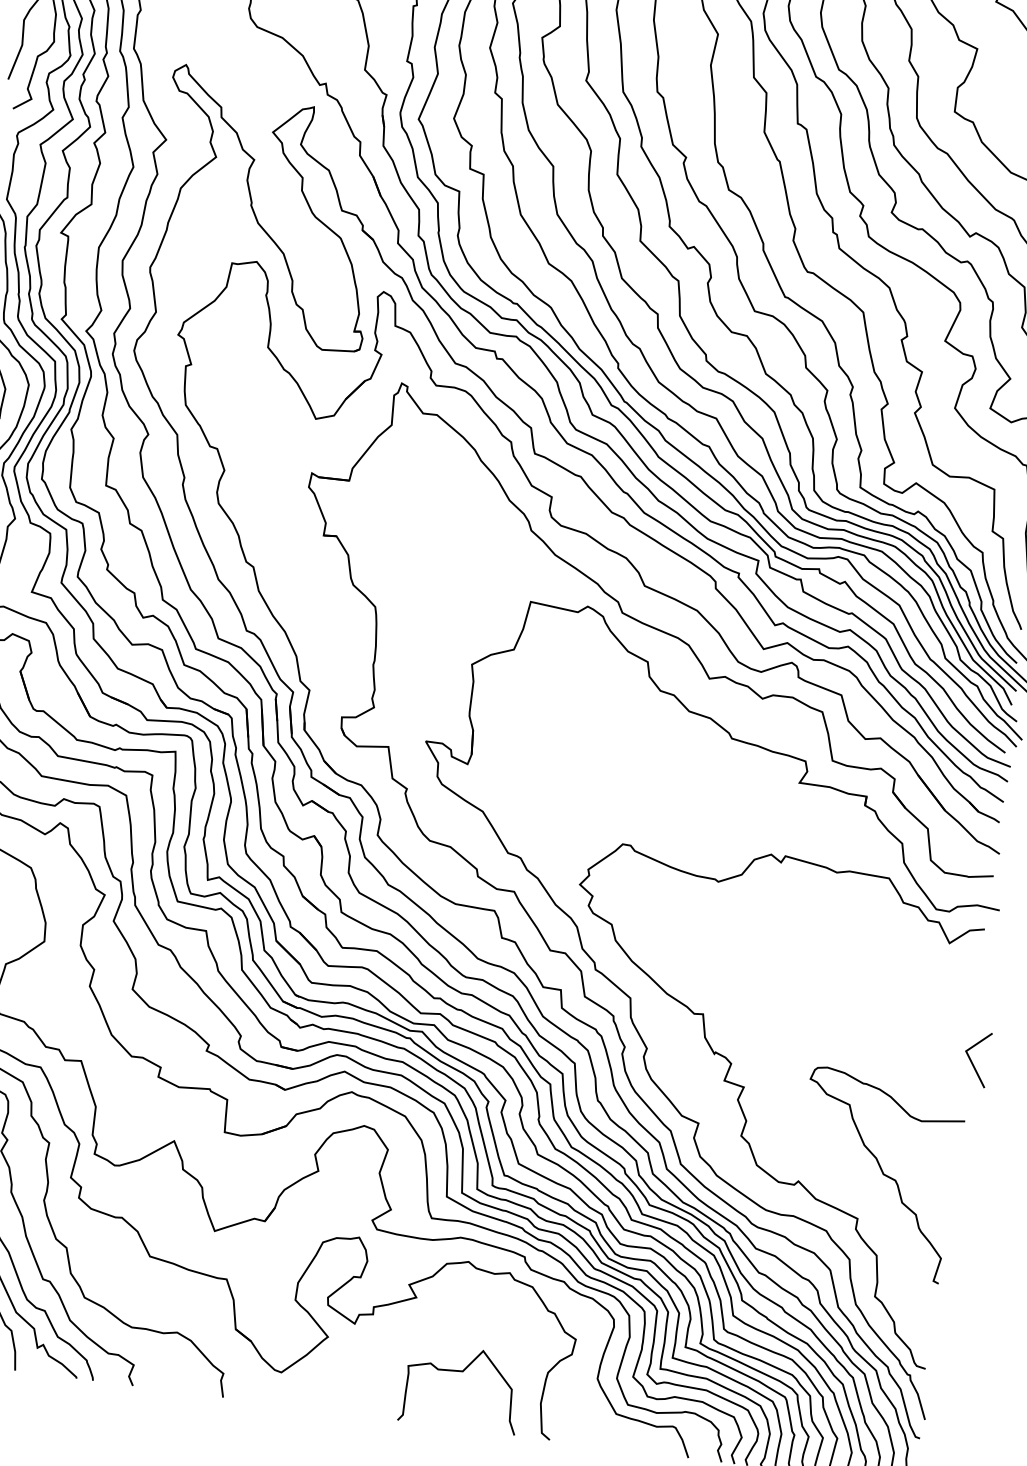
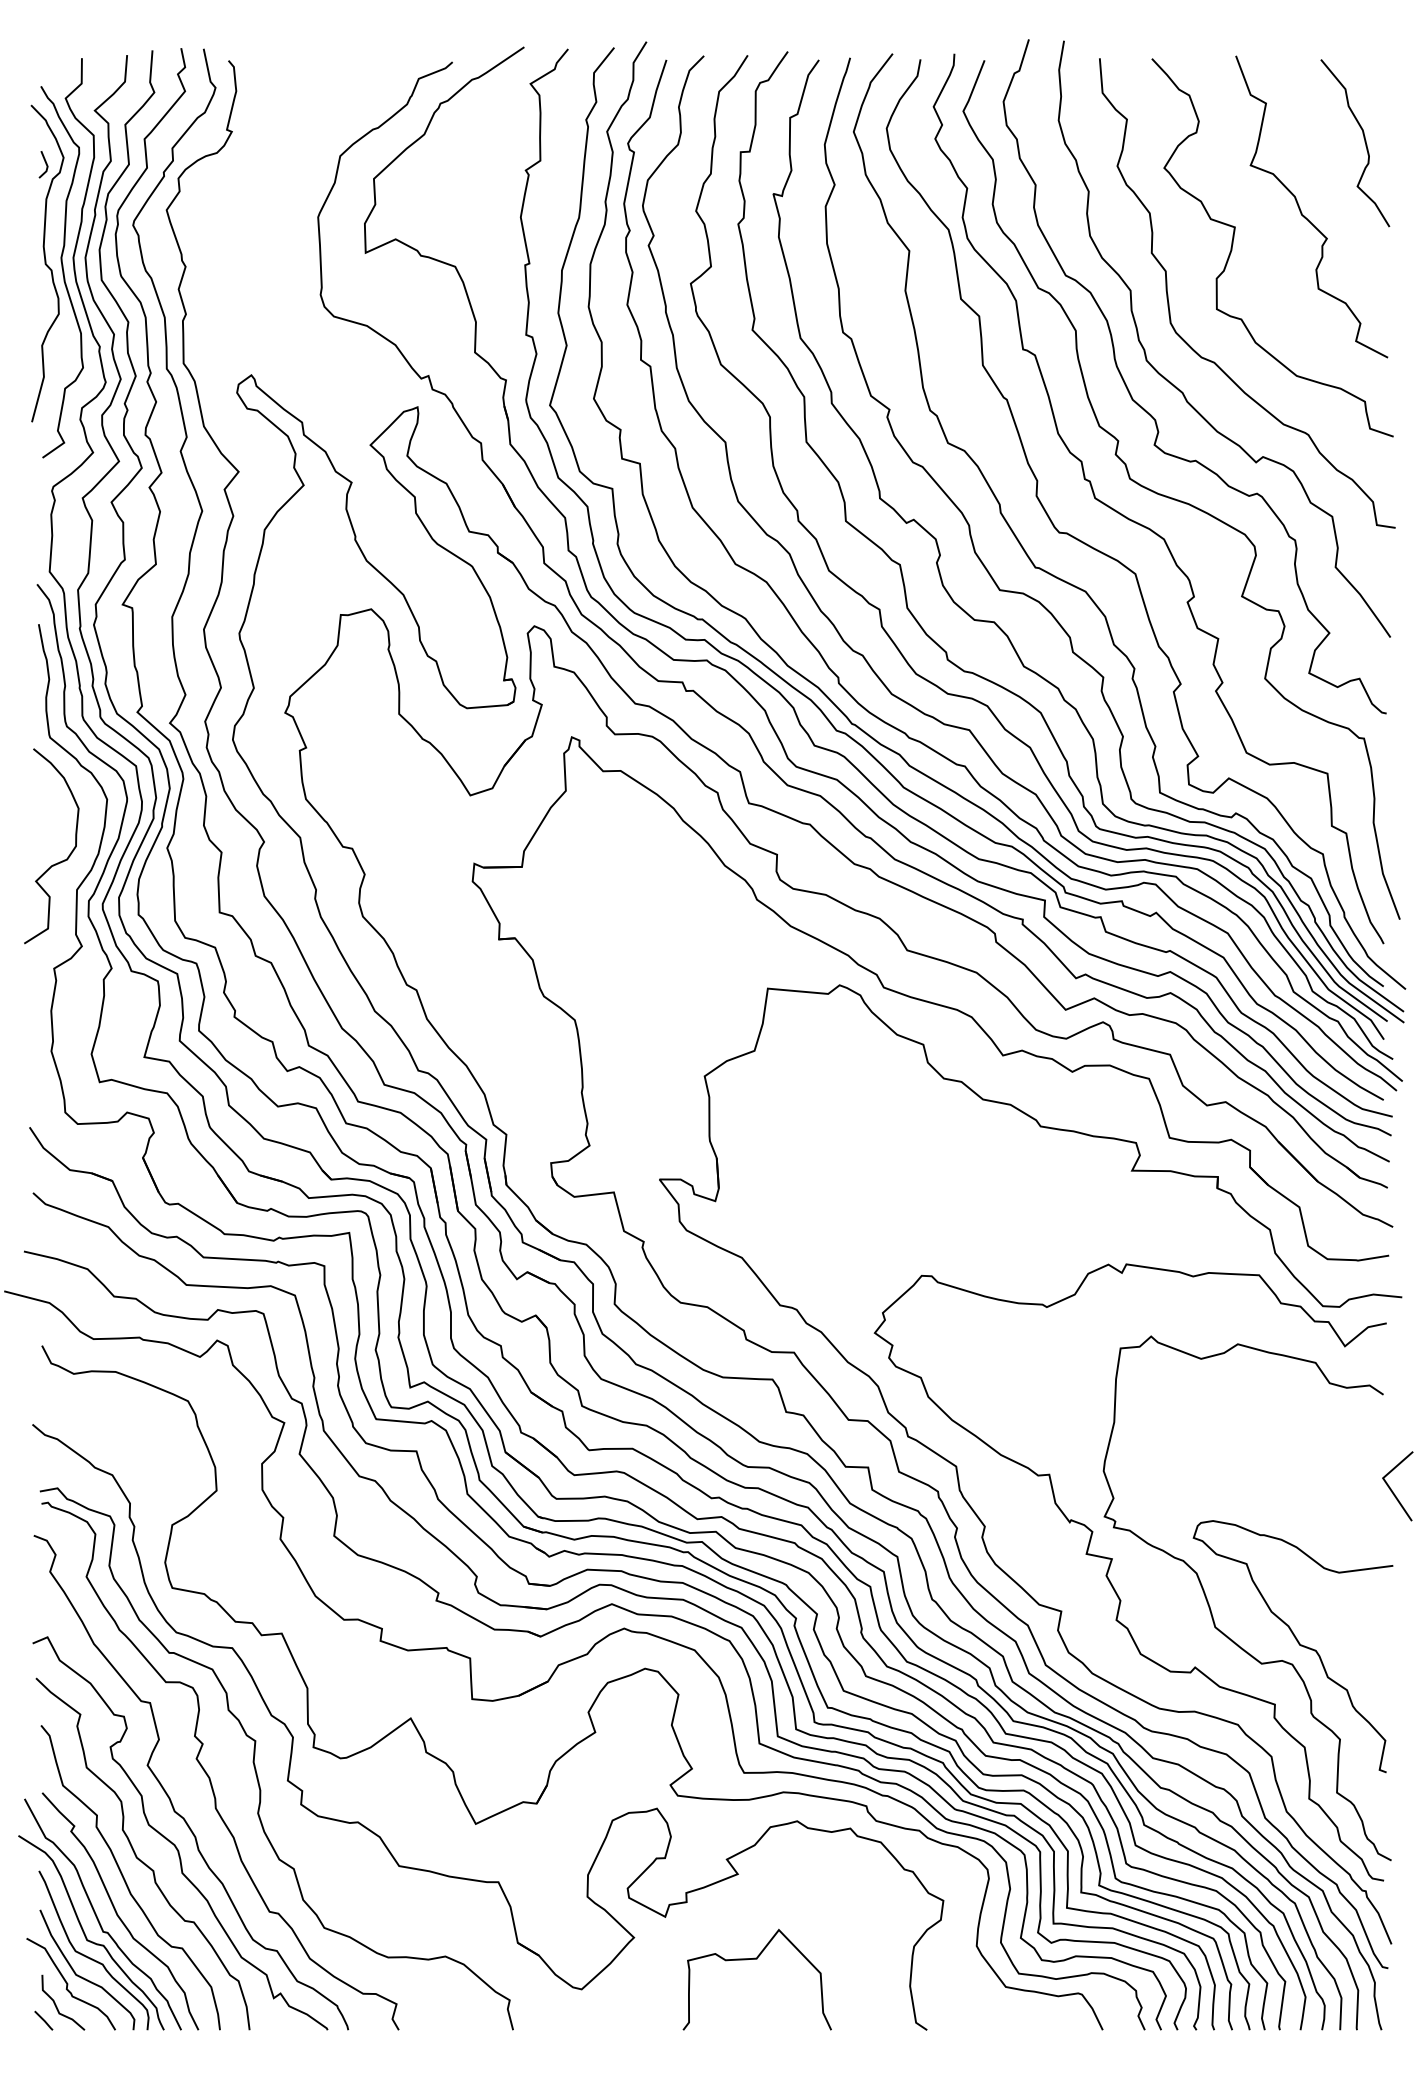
curve: (817, 1137) -> (1211, 1609), added
curve: (462, 1372) -> (756, 1959), moved

